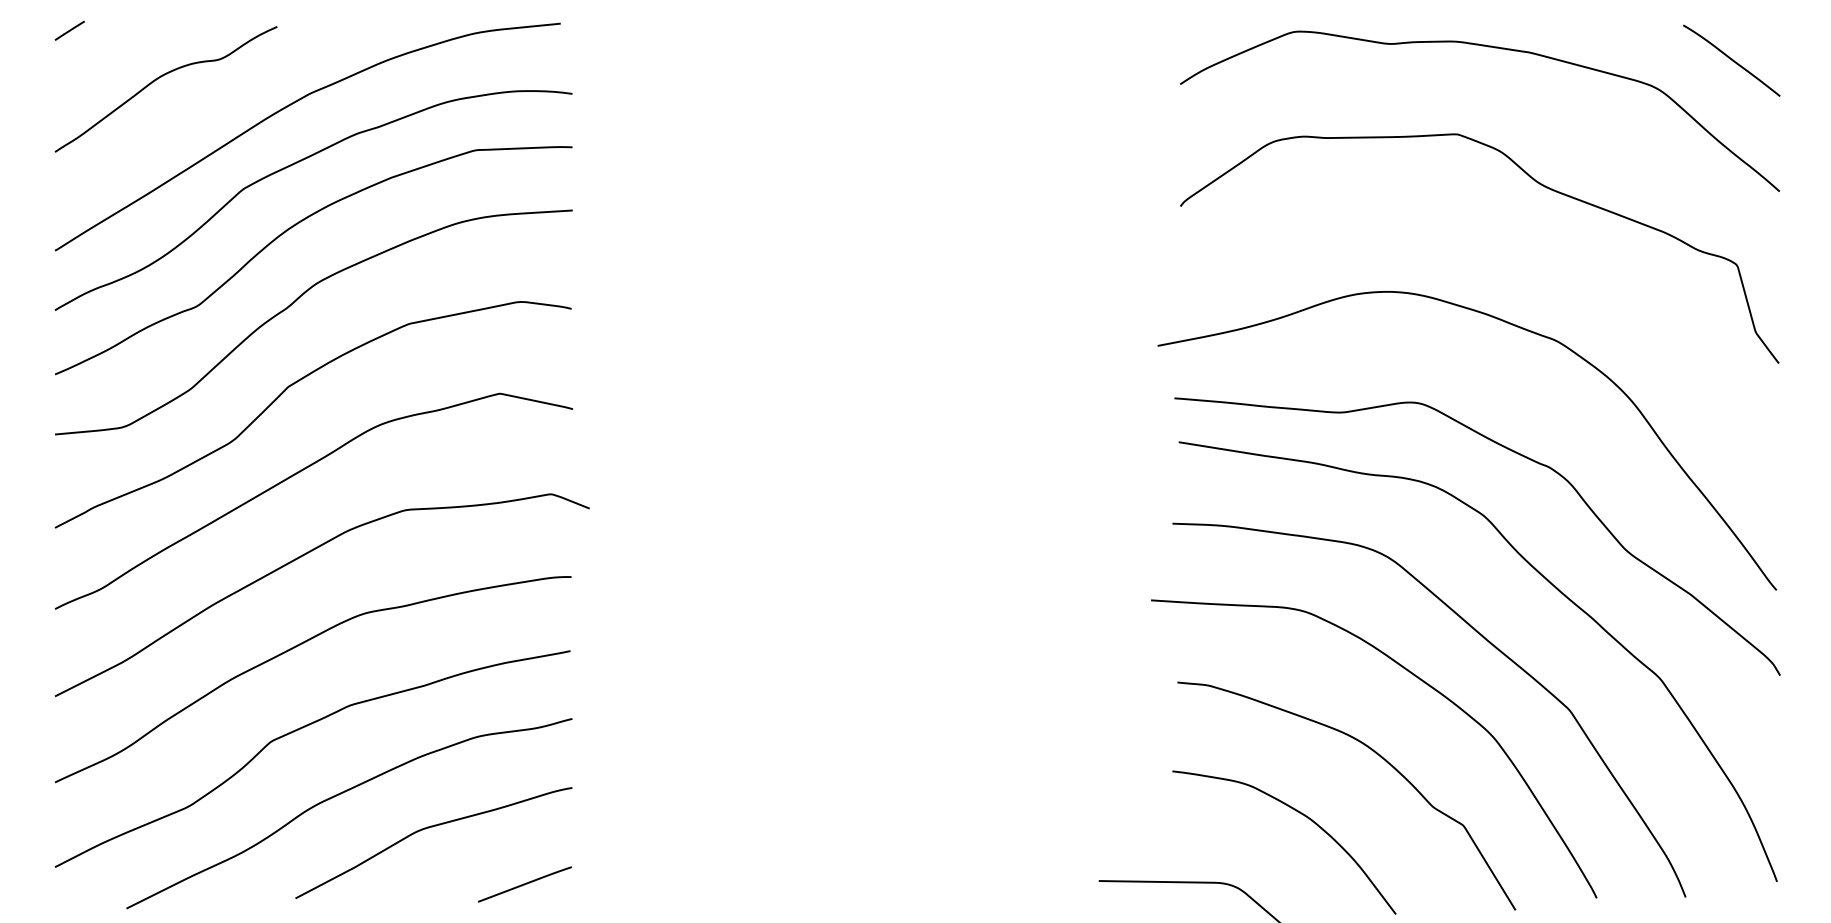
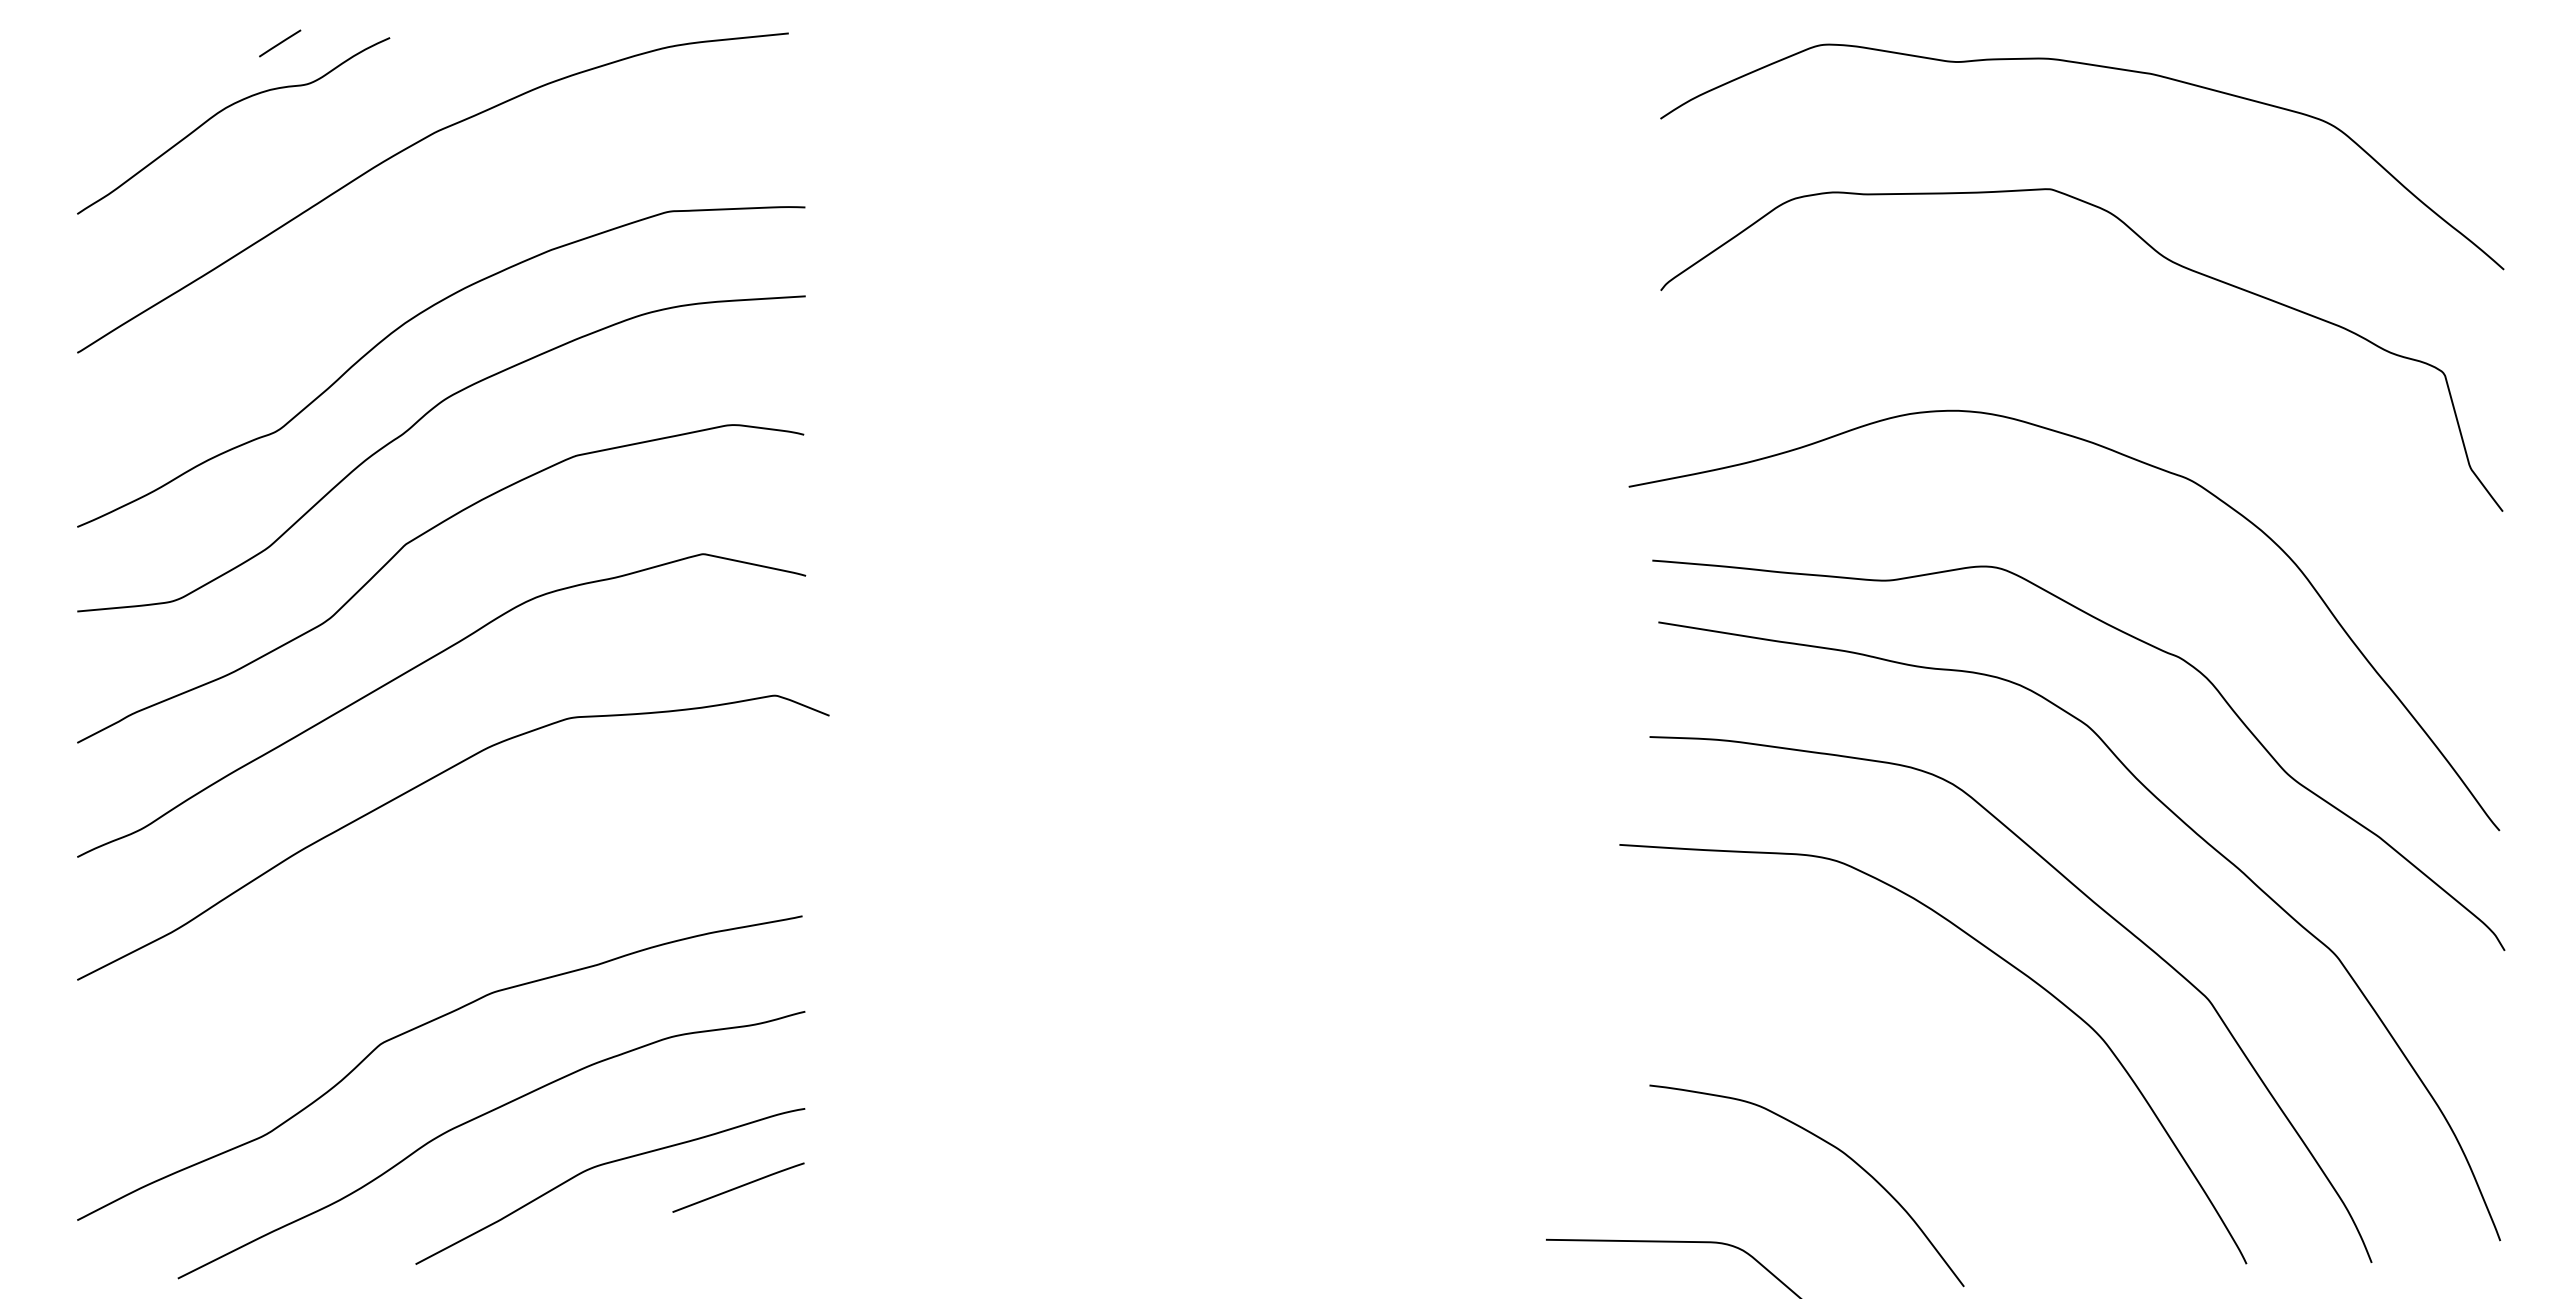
line: (70, 30) -> (280, 43), moved
curve: (1731, 60) -> (2436, 85), removed
curve: (296, 163) -> (416, 230), removed
curve: (296, 646) -> (417, 910), removed
curve: (1378, 755) -> (1939, 1063), removed
line: (524, 884) -> (738, 1187), moved

